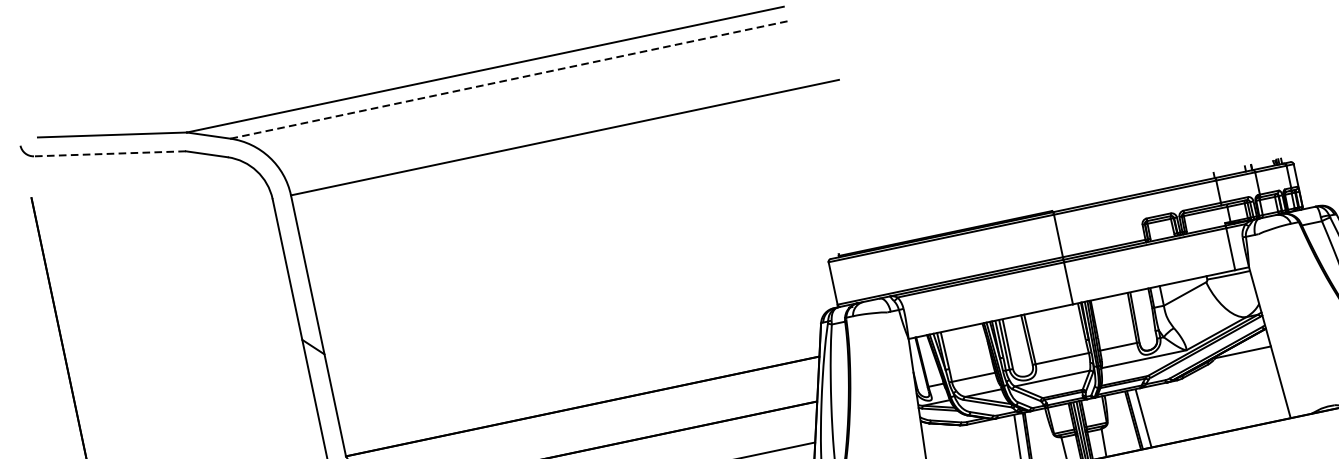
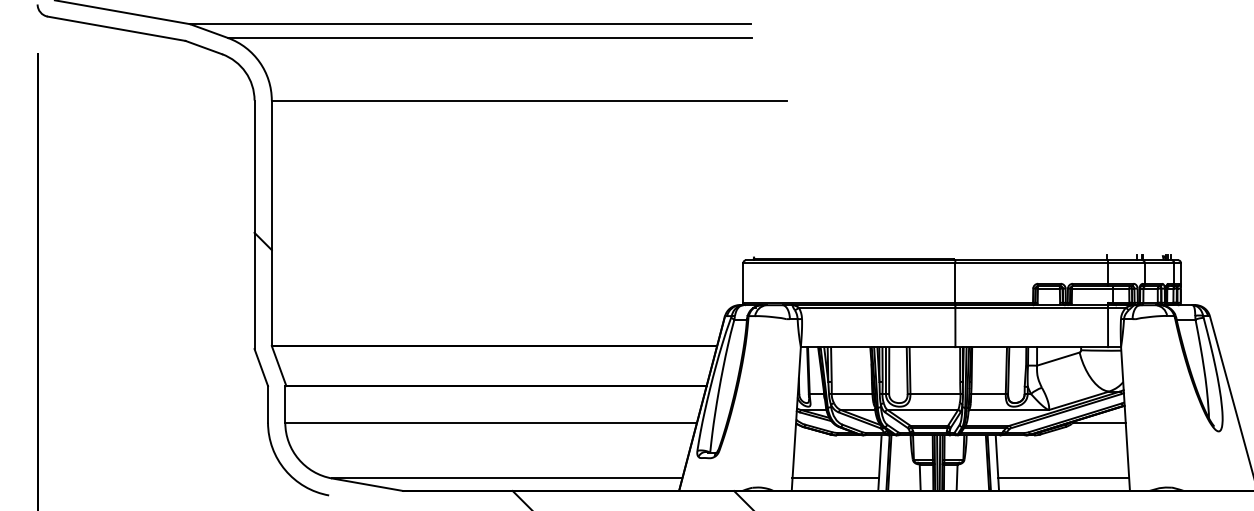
line: (508, 80) -> (489, 38), dashed -> solid
line: (109, 153) -> (116, 28), dashed -> solid
line: (1217, 419) -> (1063, 478), added

